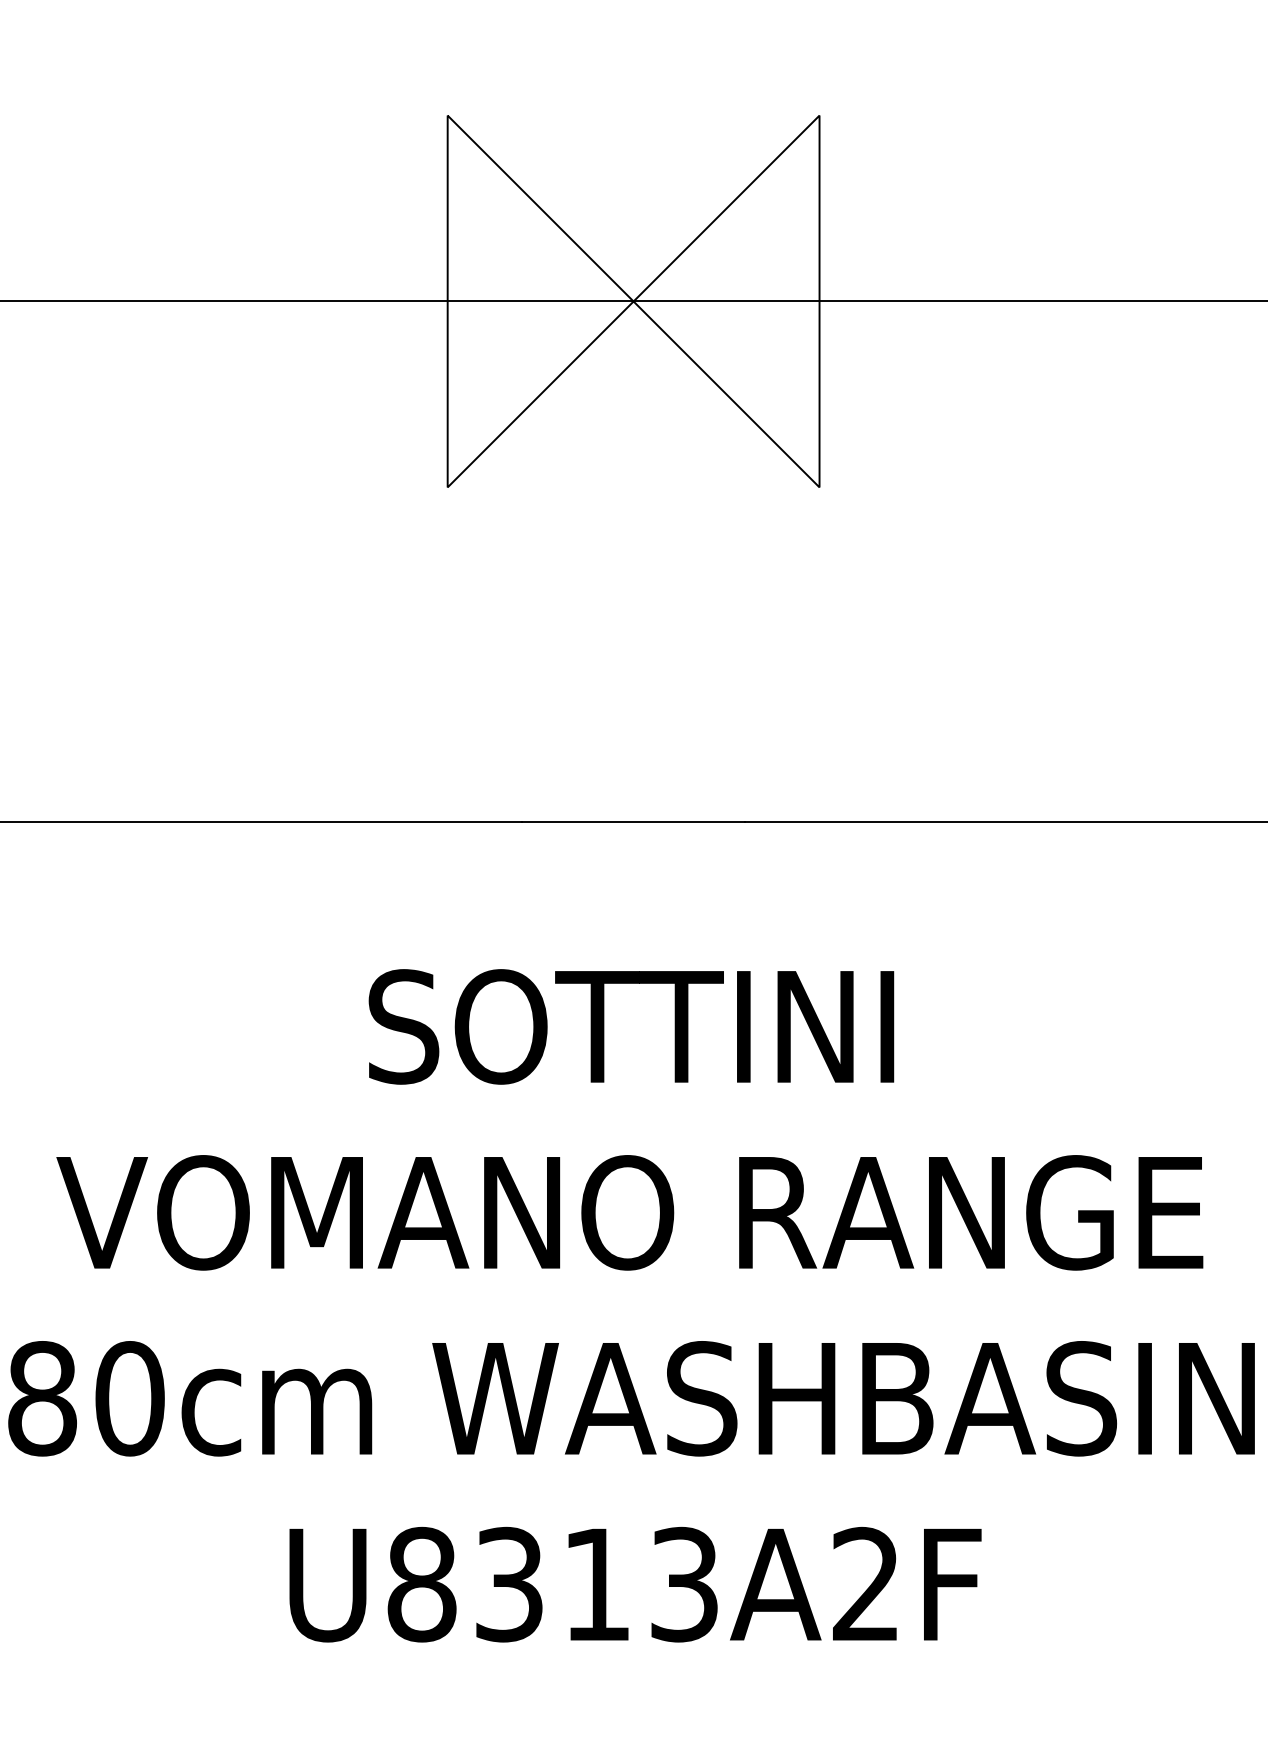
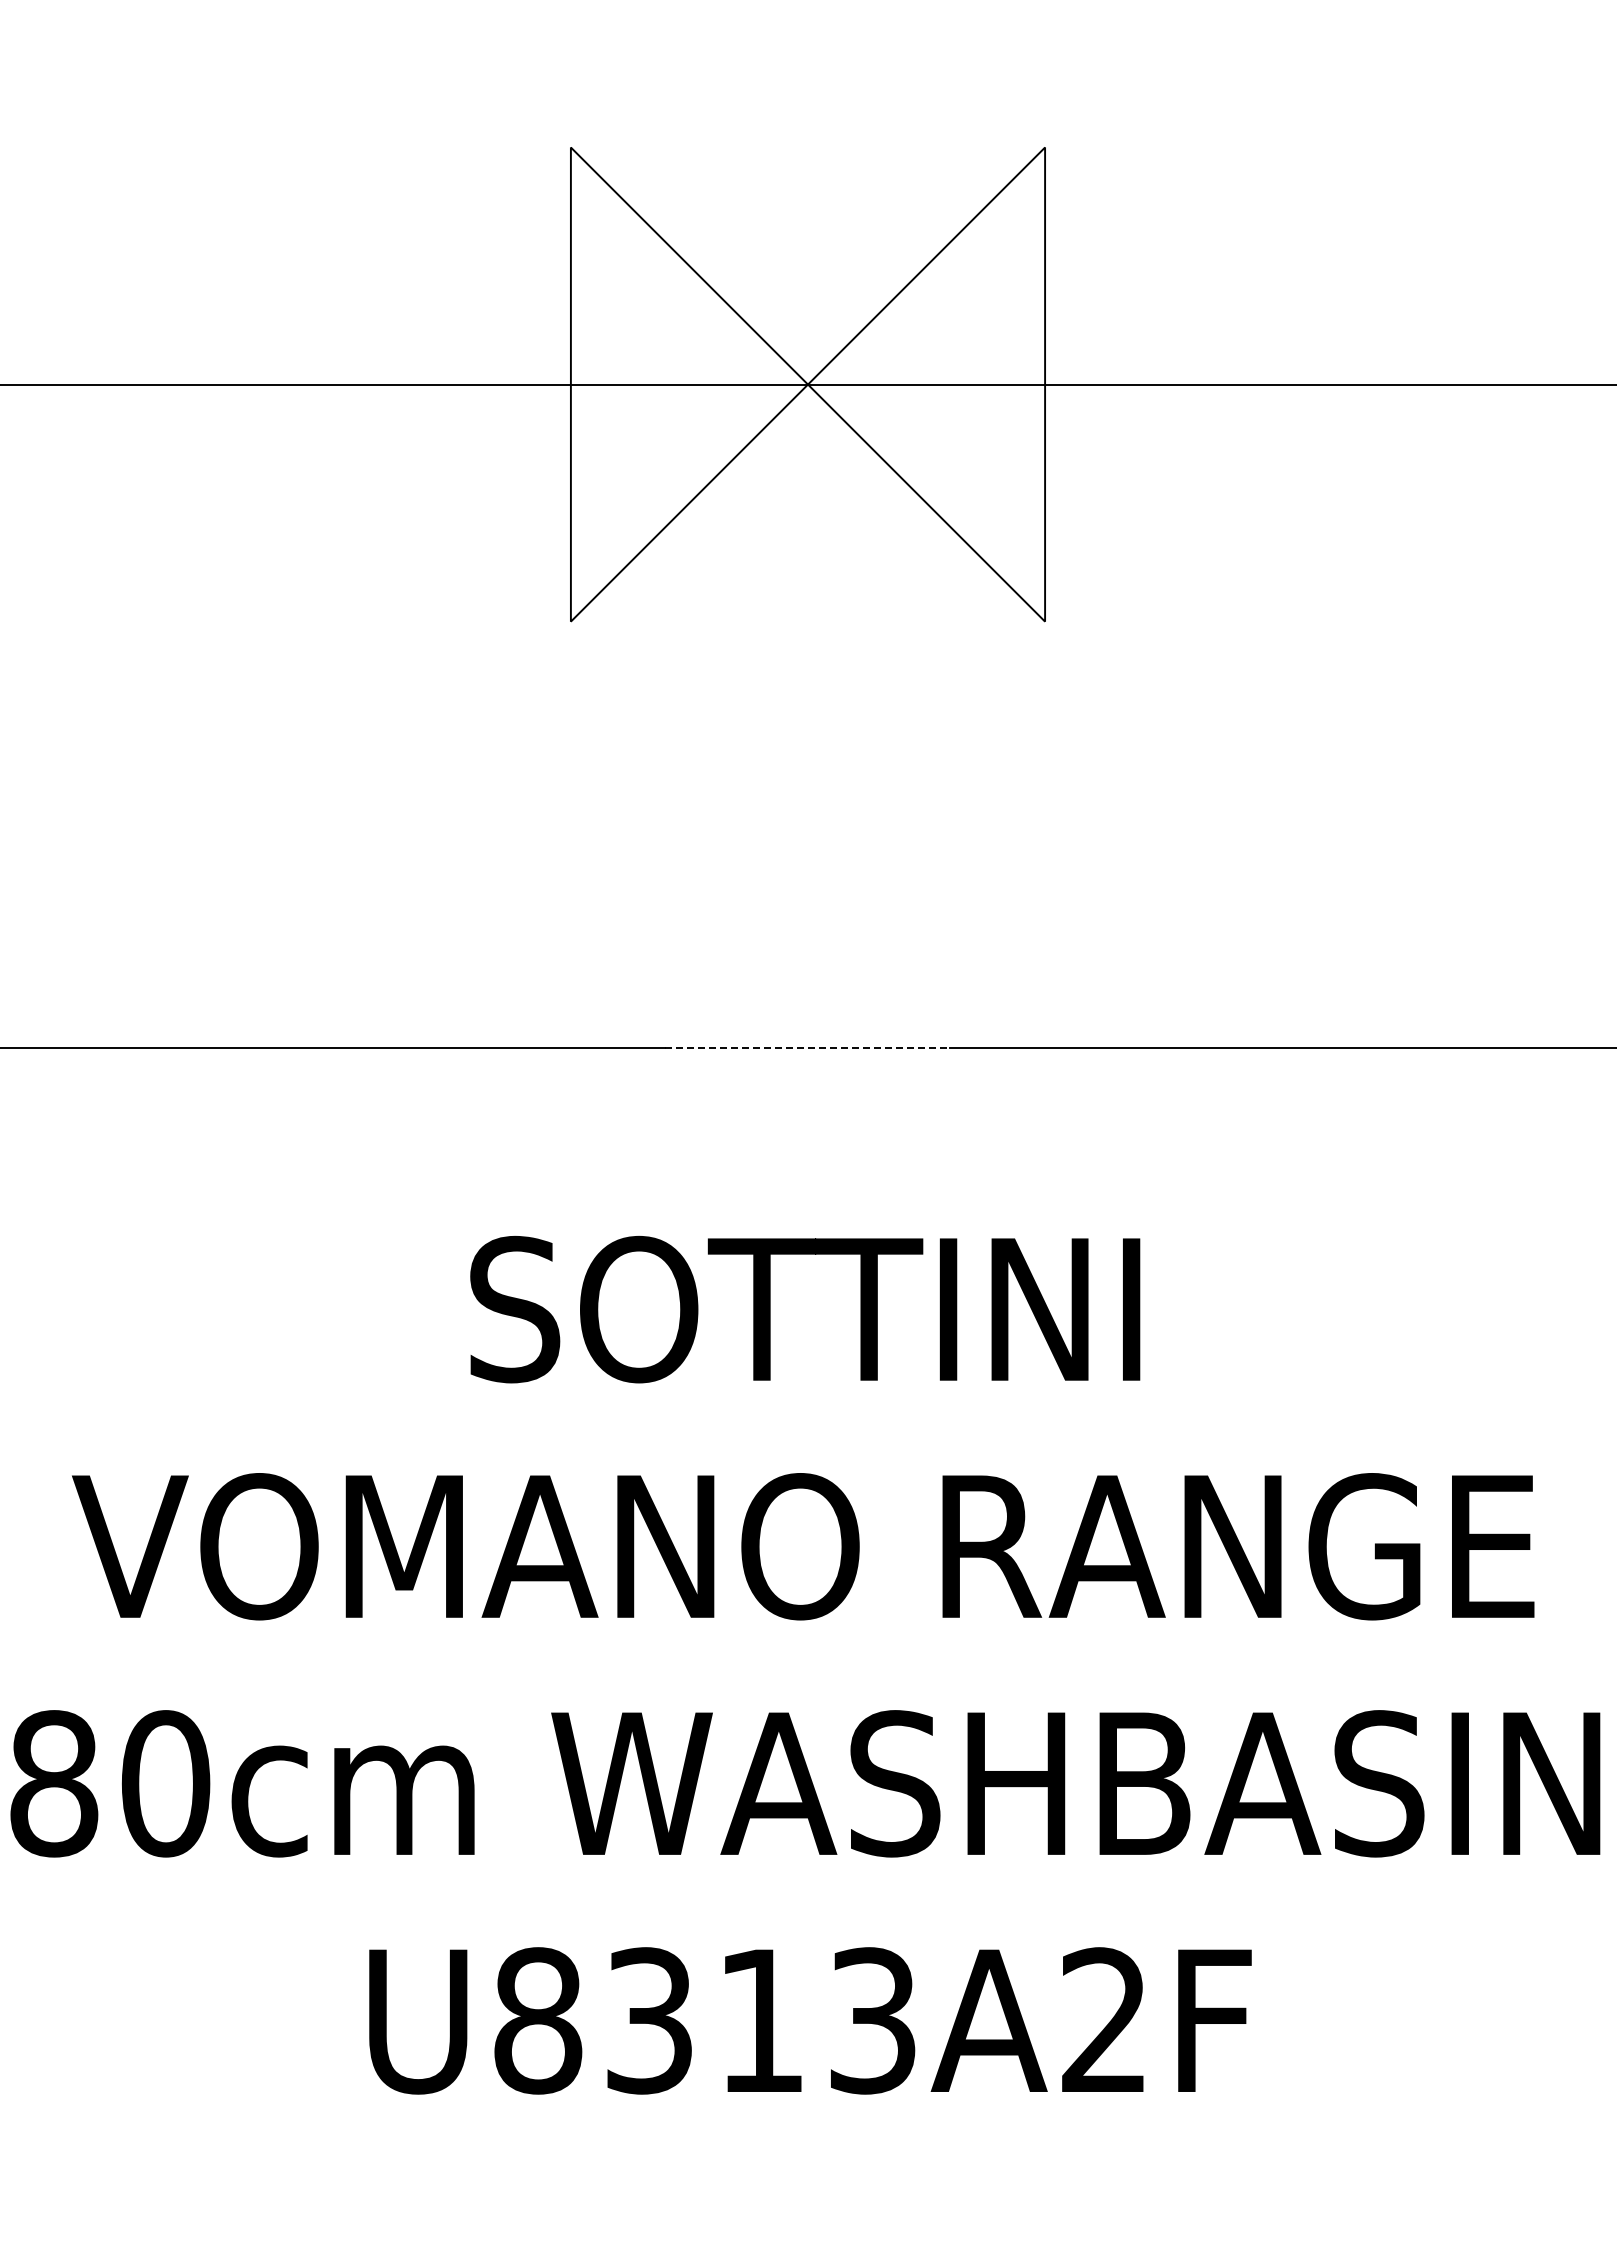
line: (634, 822) -> (808, 1048), solid -> dashed

